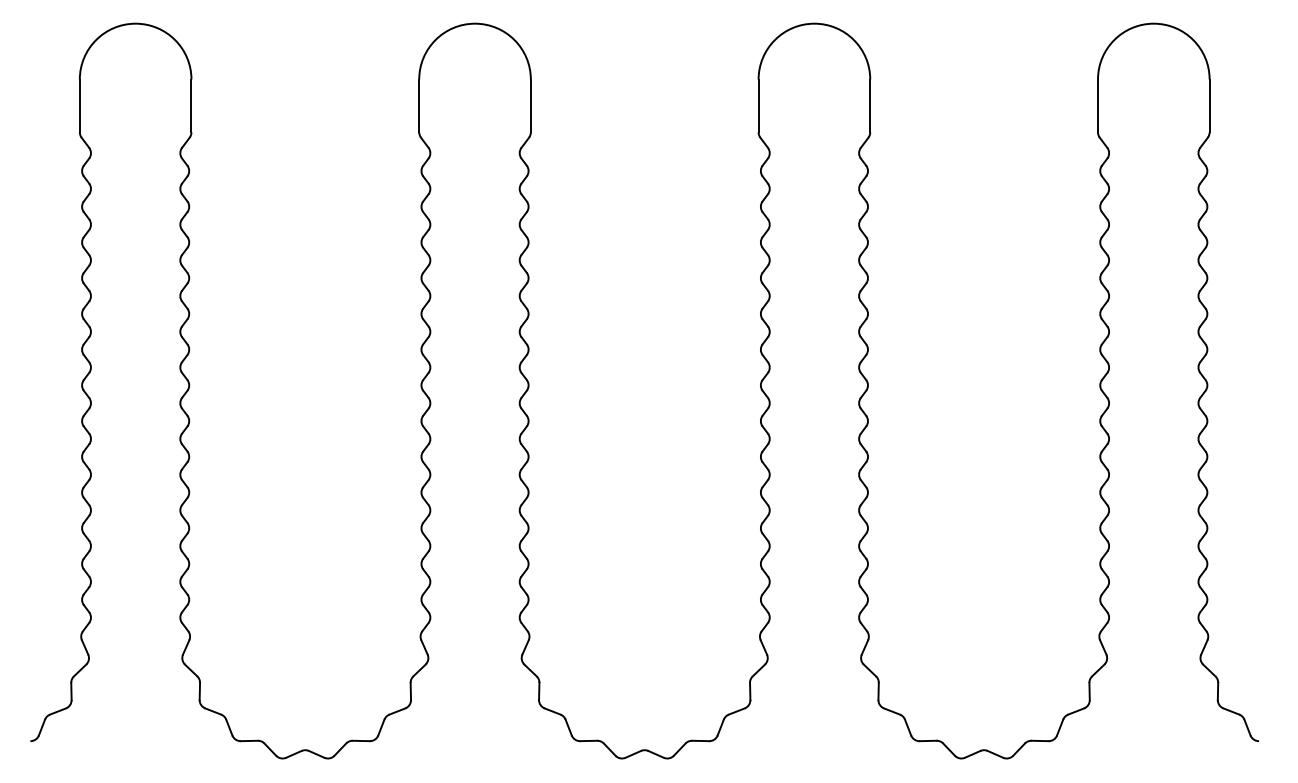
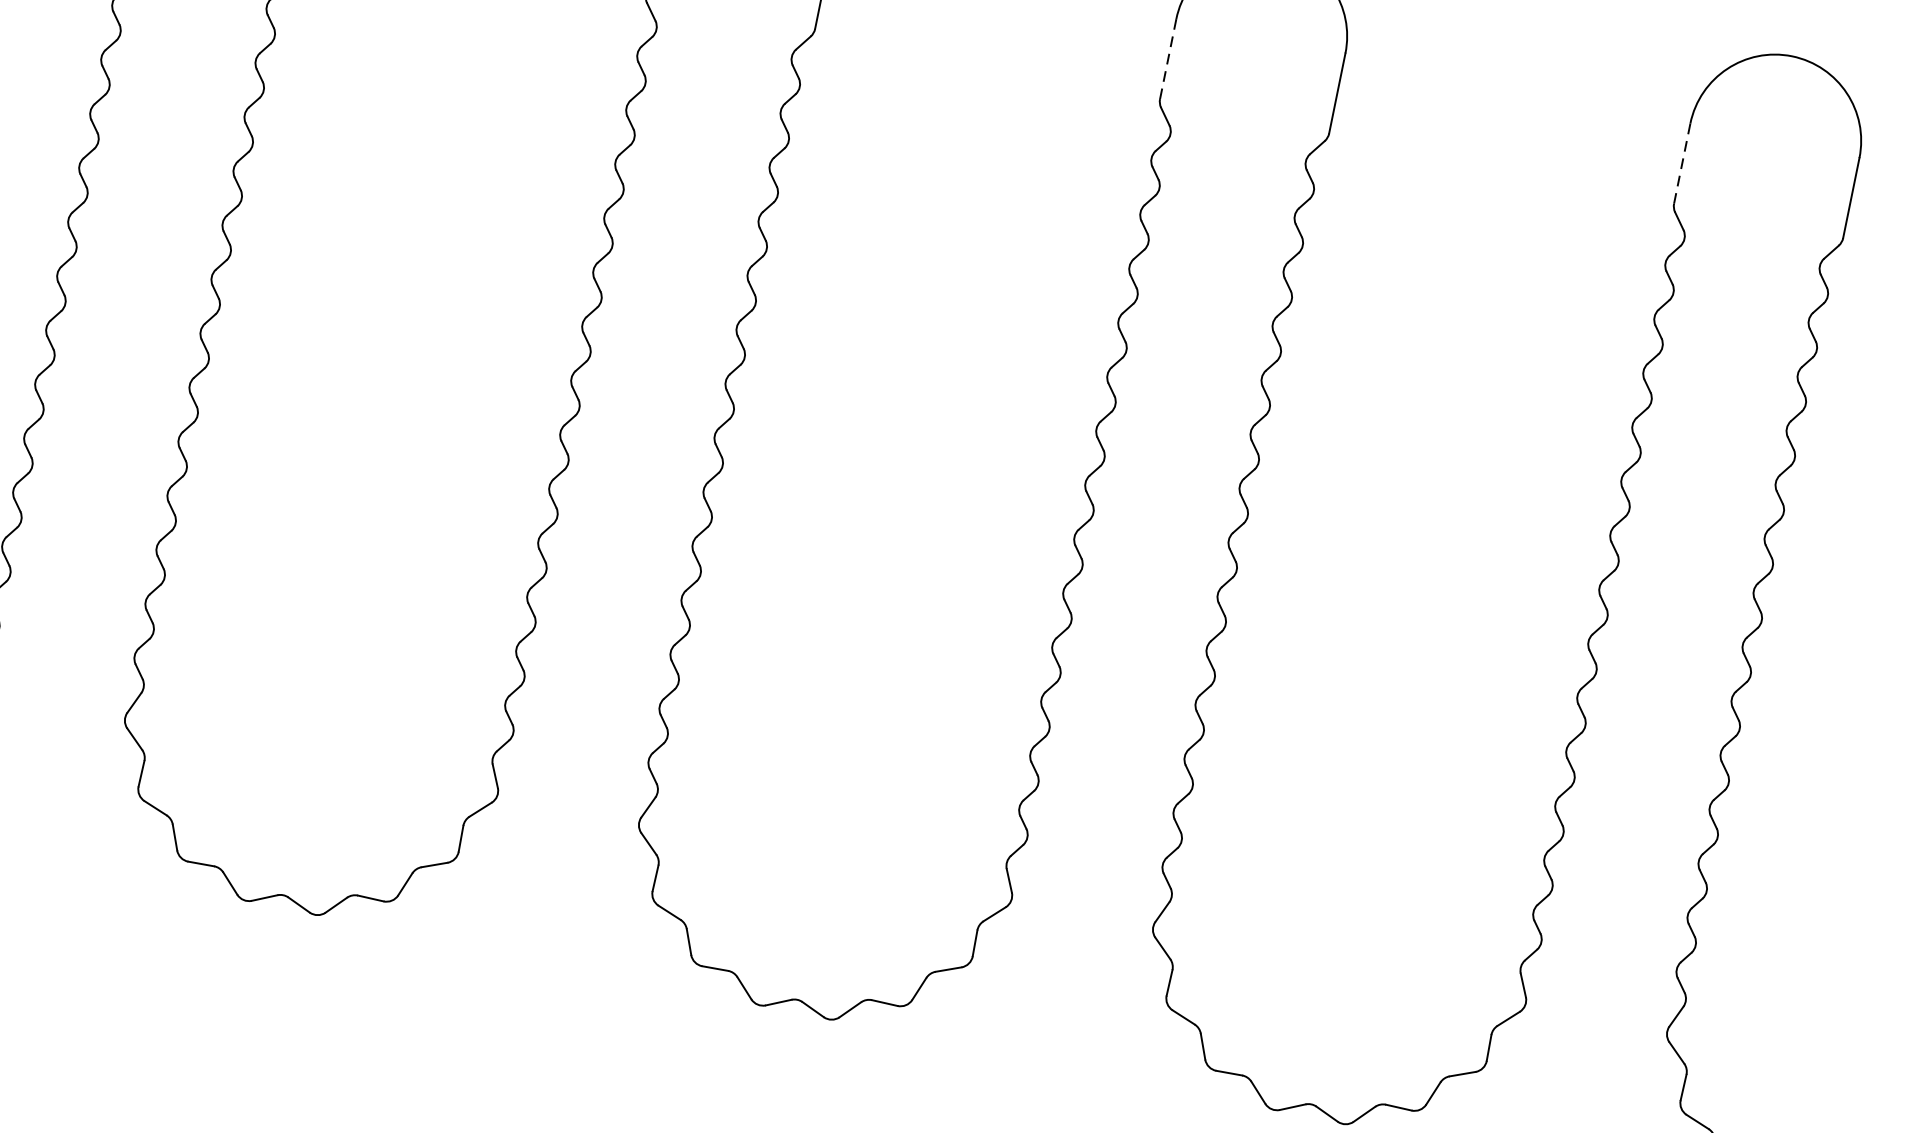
line: (758, 106) -> (1167, 59), solid -> dashed
line: (1097, 106) -> (1681, 164), solid -> dashed

